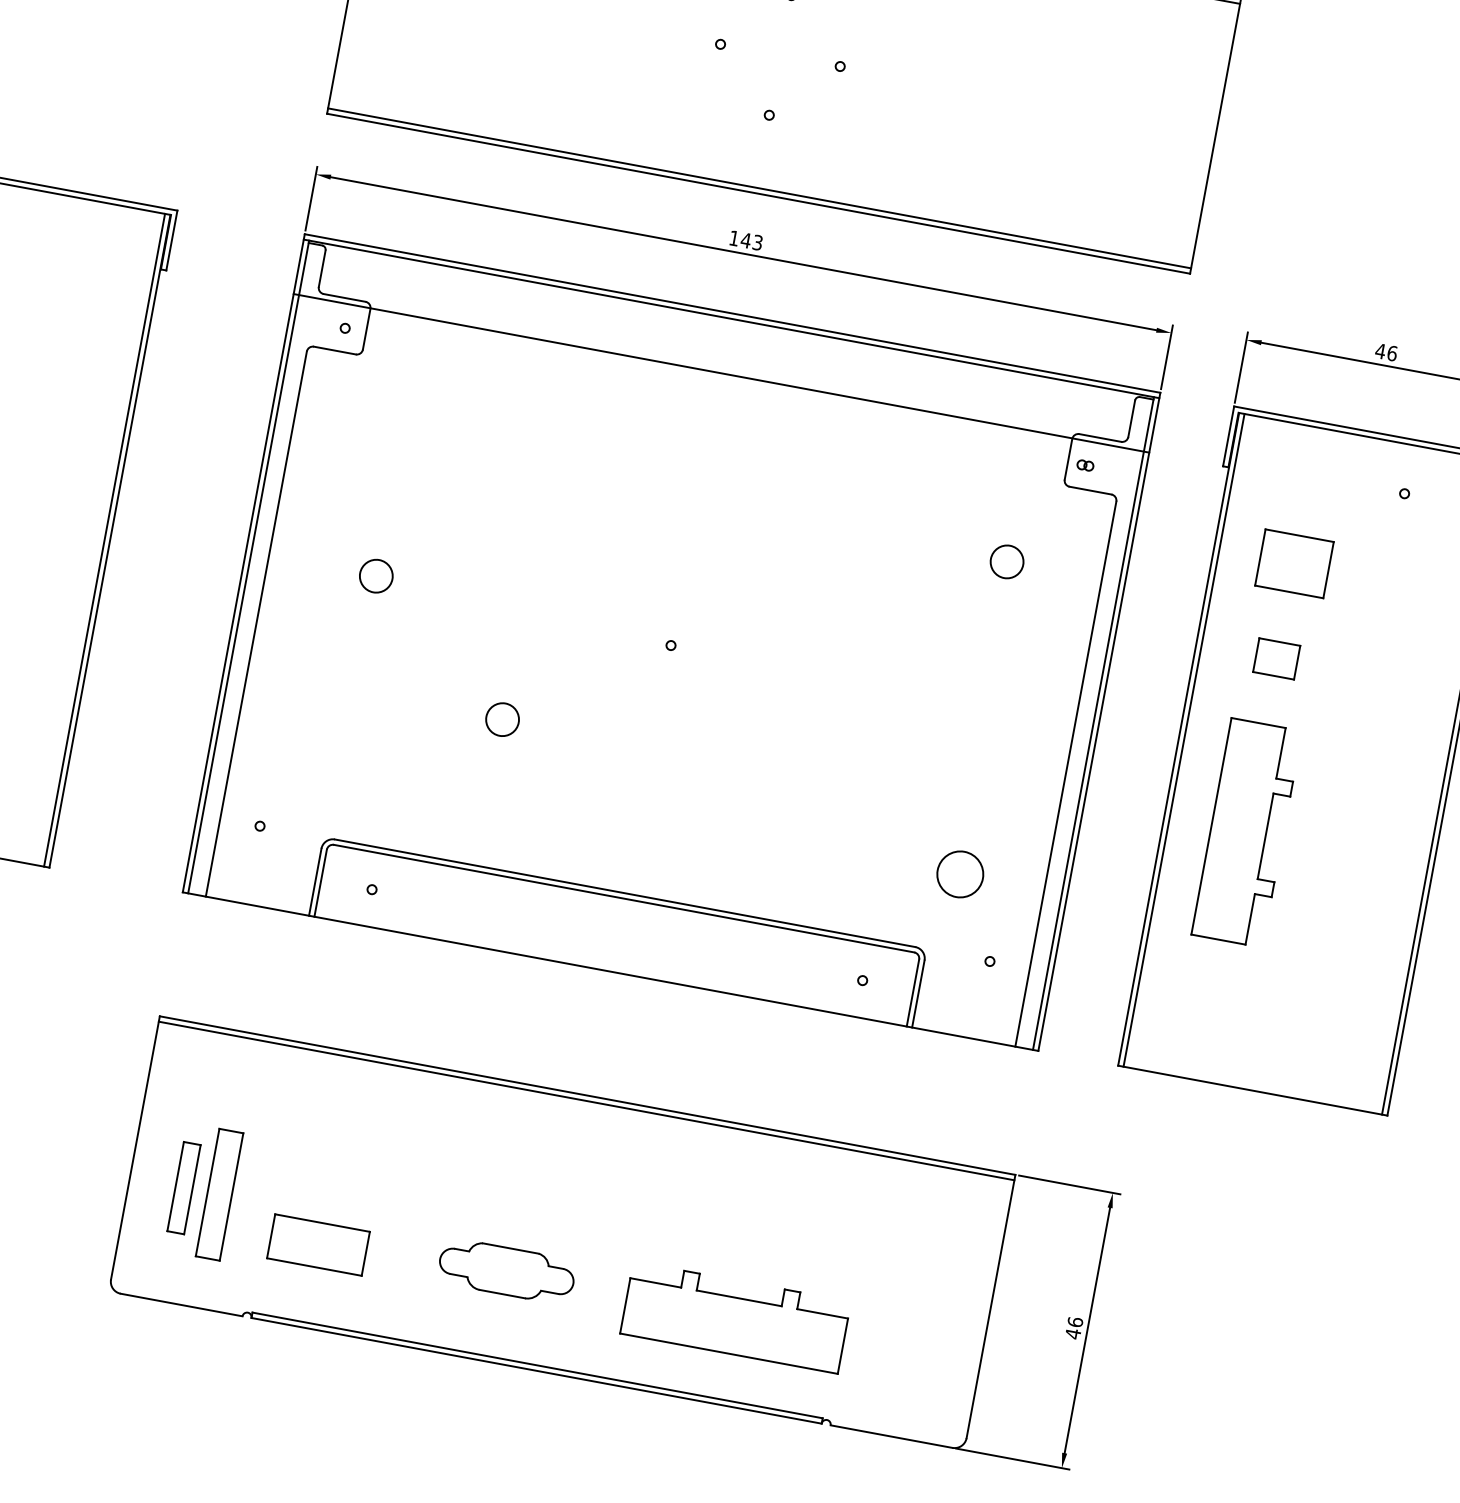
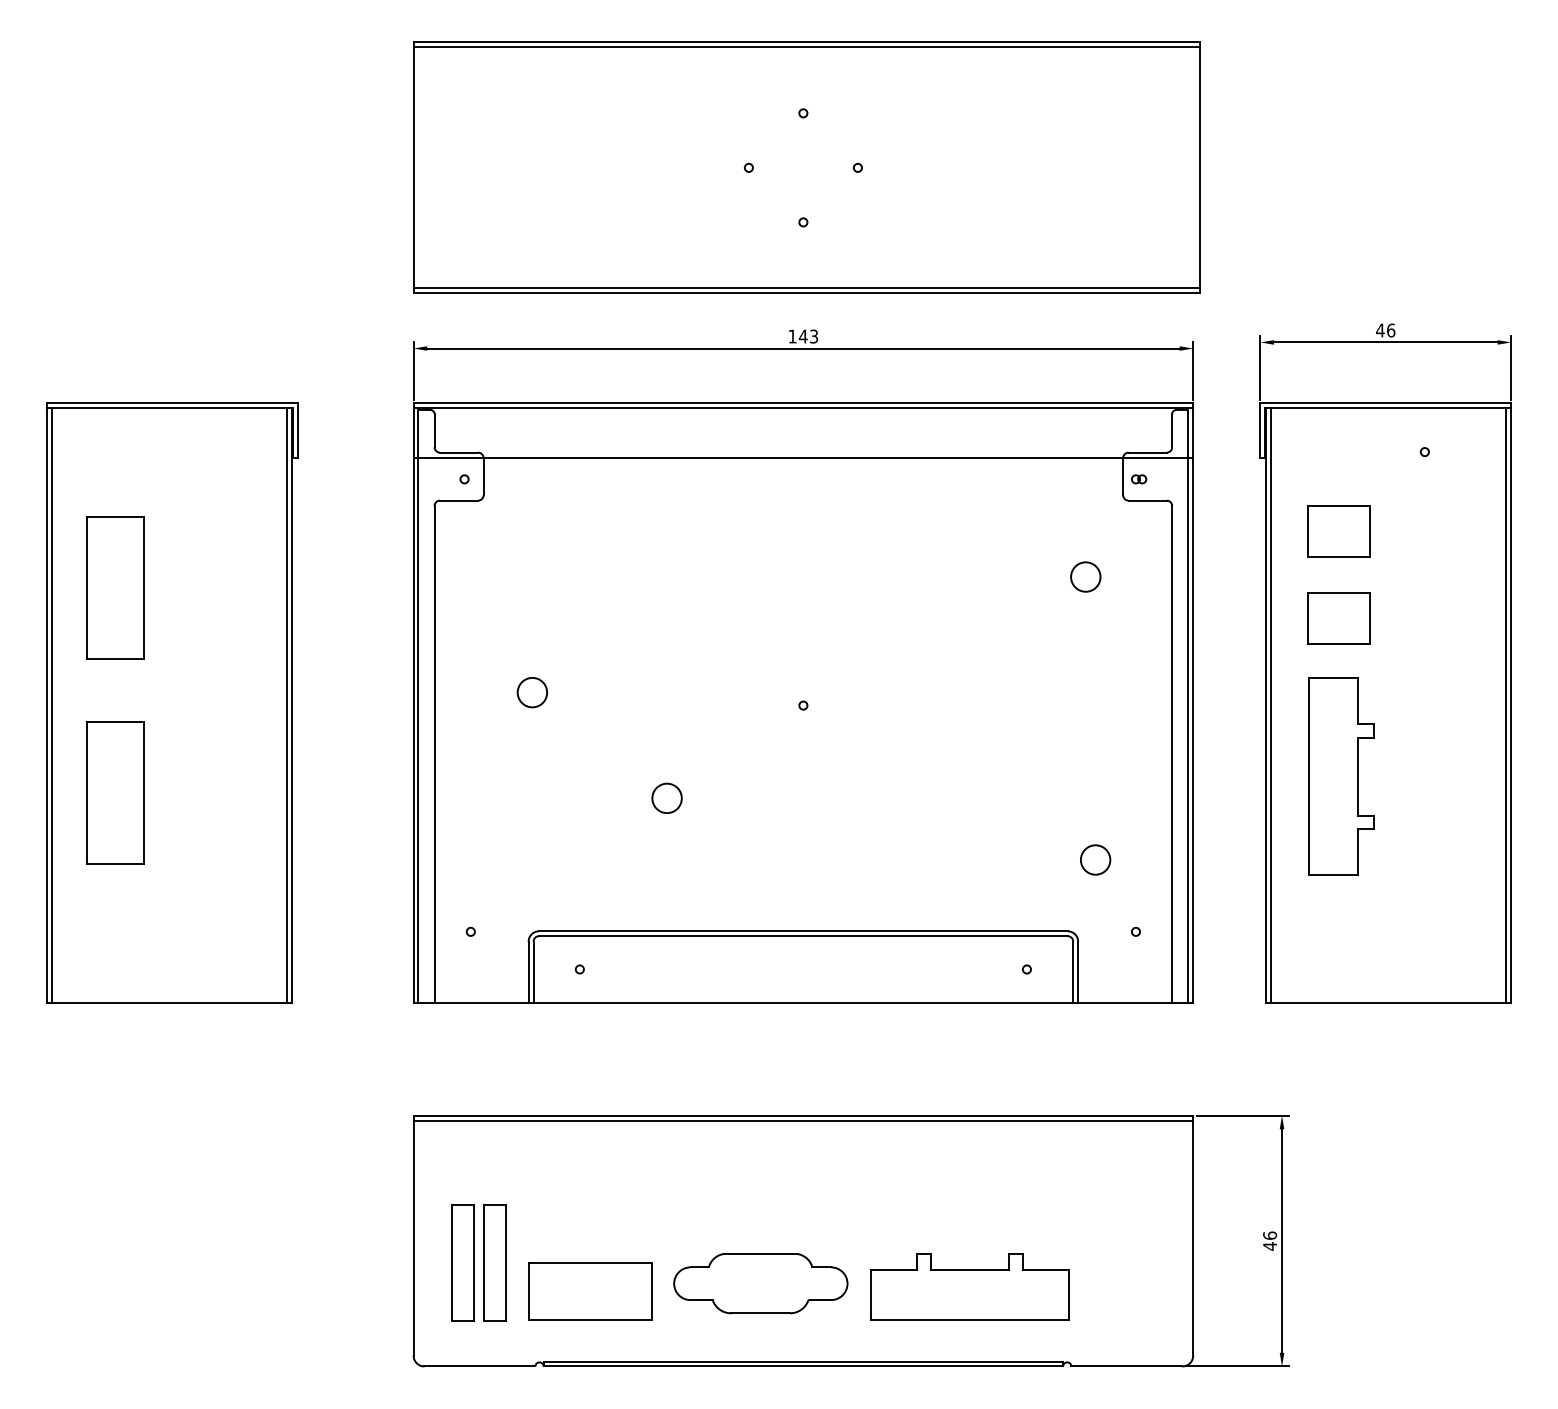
part: (1275, 658) -> (1338, 618), size x1.67
circle: (960, 873) -> (1095, 859), size x0.71
part: (183, 1187) -> (462, 1262), size x1.43
part: (318, 1245) -> (590, 1291), size x1.43
part: (506, 1271) -> (760, 1283), size x1.43

